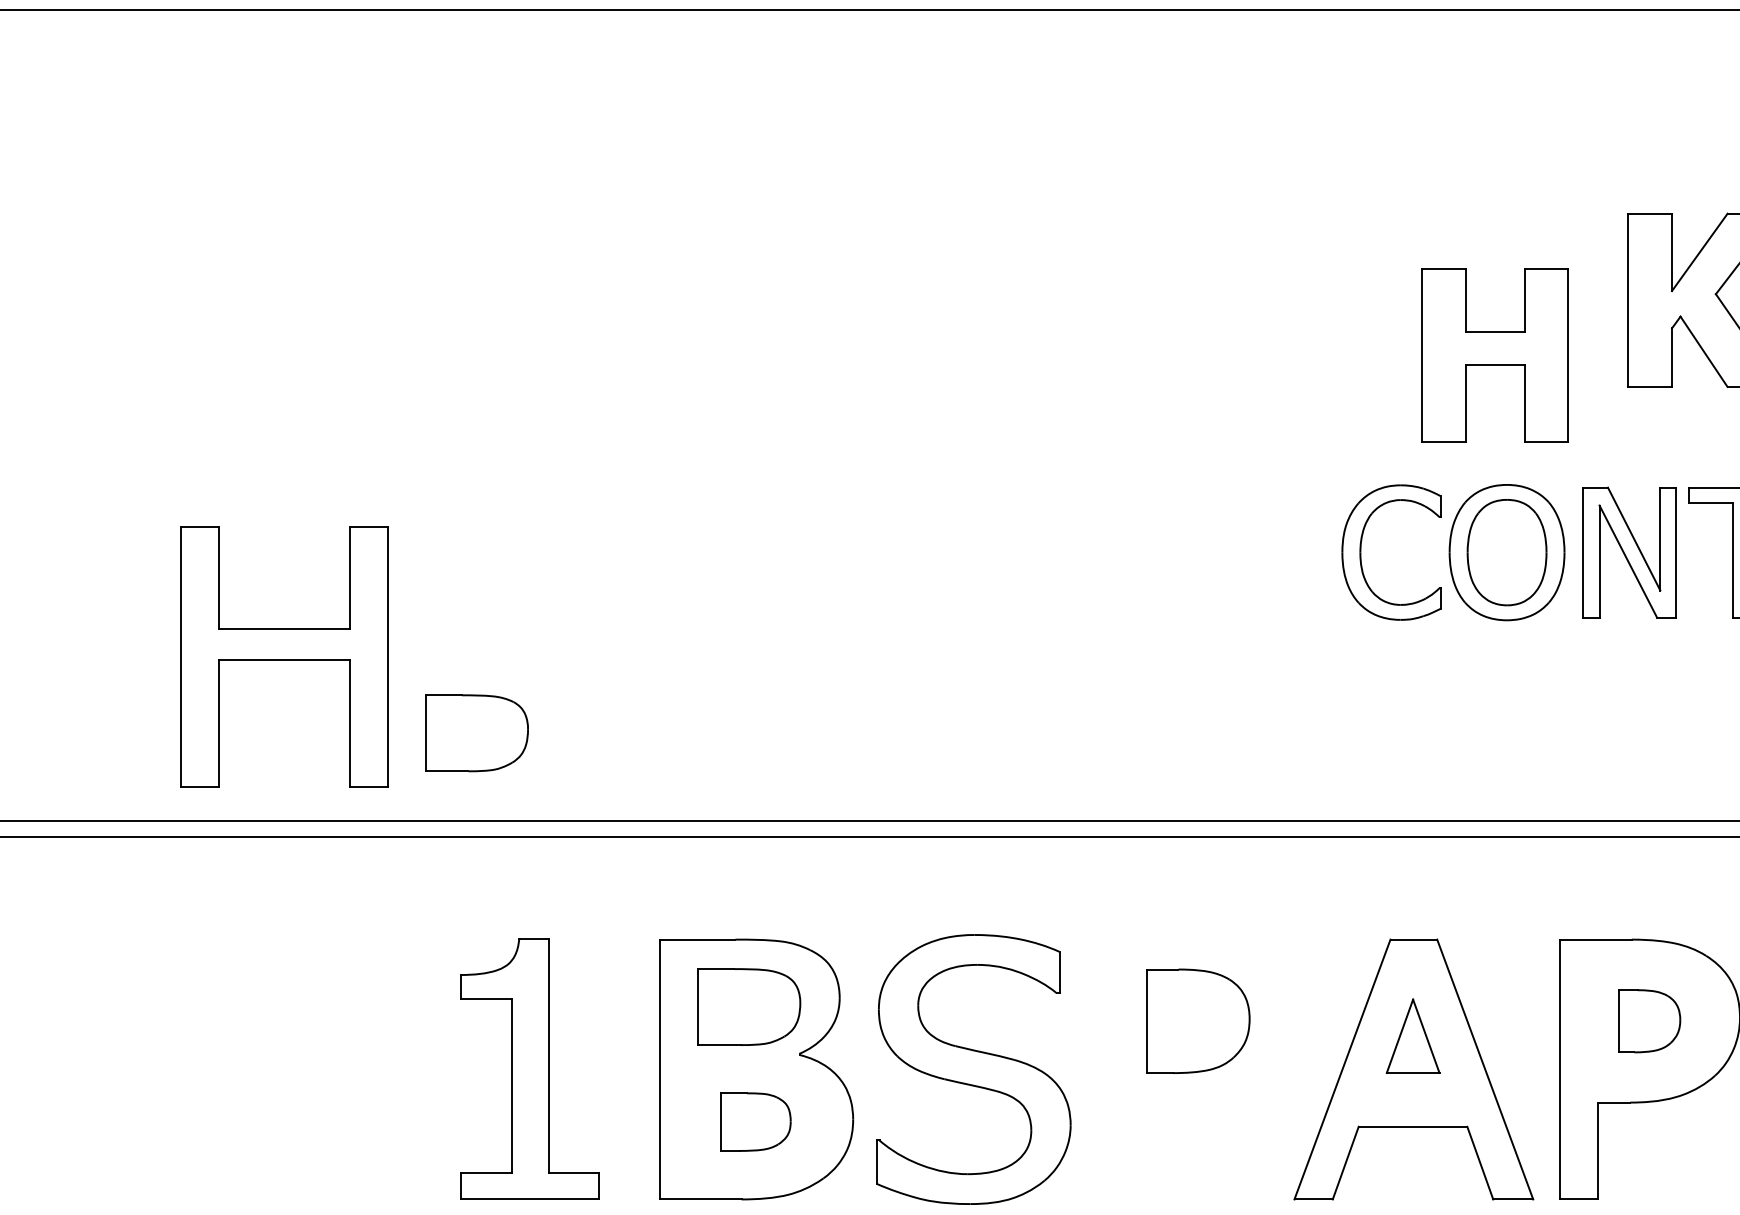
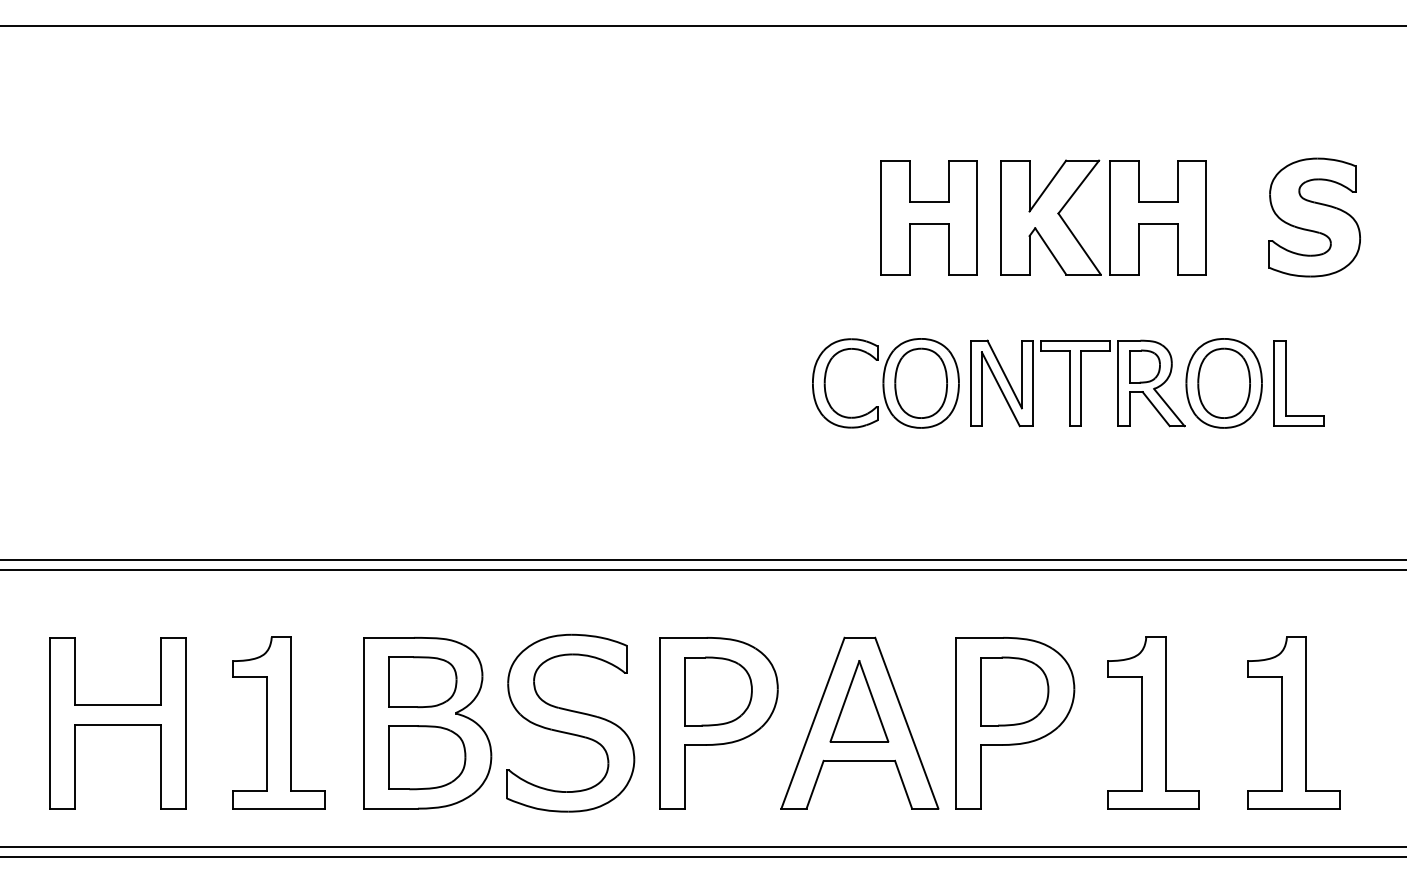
part: (1493, 354) -> (928, 217), moved
part: (284, 657) -> (117, 723), moved
part: (476, 733) -> (243, 502), removed
part: (1649, 1021) -> (1014, 691), size x1.67
part: (1413, 1036) -> (859, 701), size x1.67
part: (1198, 1069) -> (718, 723), added
part: (756, 1121) -> (427, 757), size x1.67

